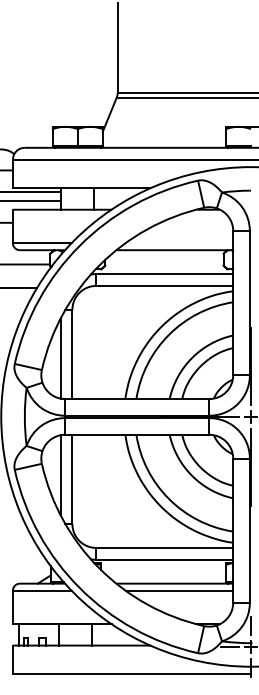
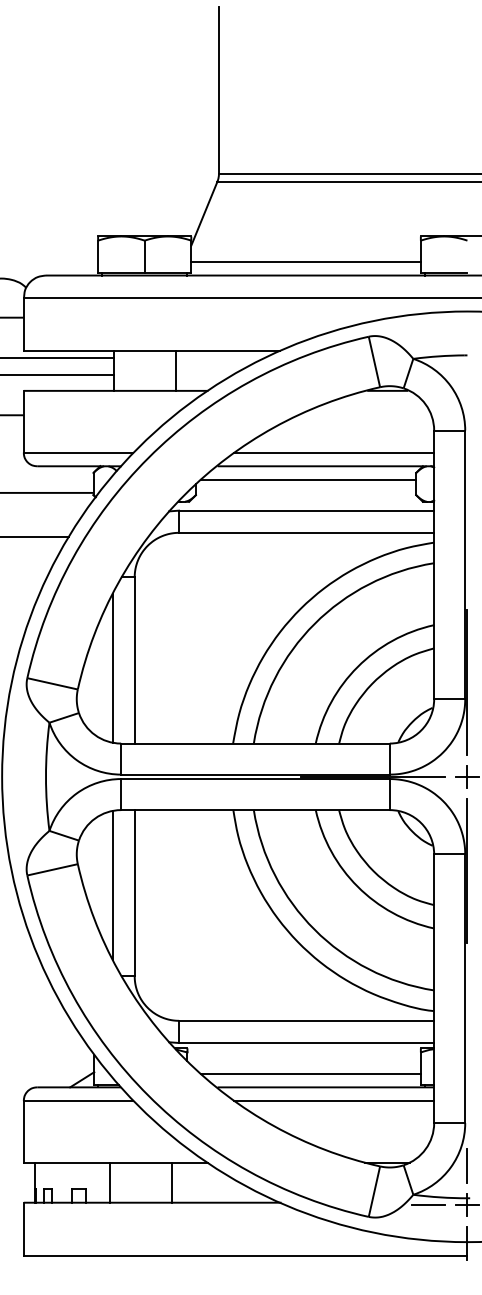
line: (164, 140) -> (306, 261), added
line: (179, 243) -> (334, 453), added
line: (165, 257) -> (308, 479), added
line: (166, 576) -> (309, 1074), added

